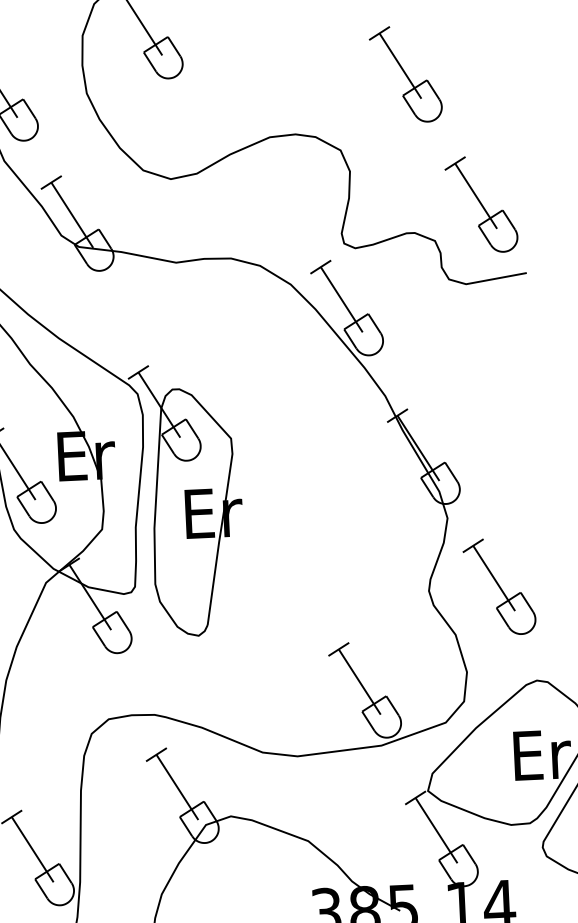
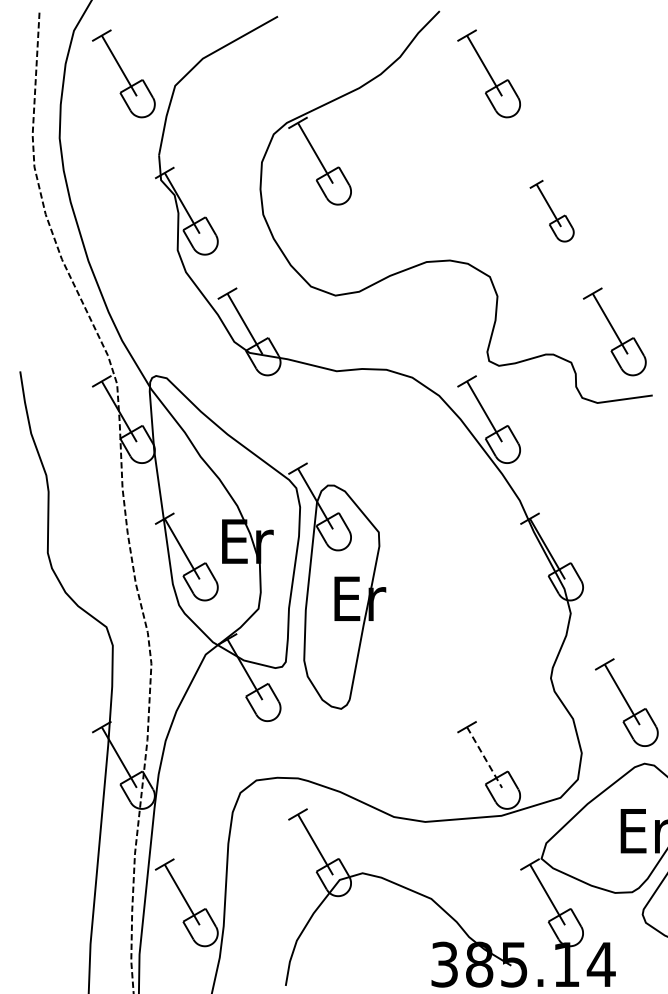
part: (405, 73) -> (551, 210), size x0.7
part: (499, 586) -> (626, 702), moved
line: (359, 682) -> (484, 757), solid -> dashed

